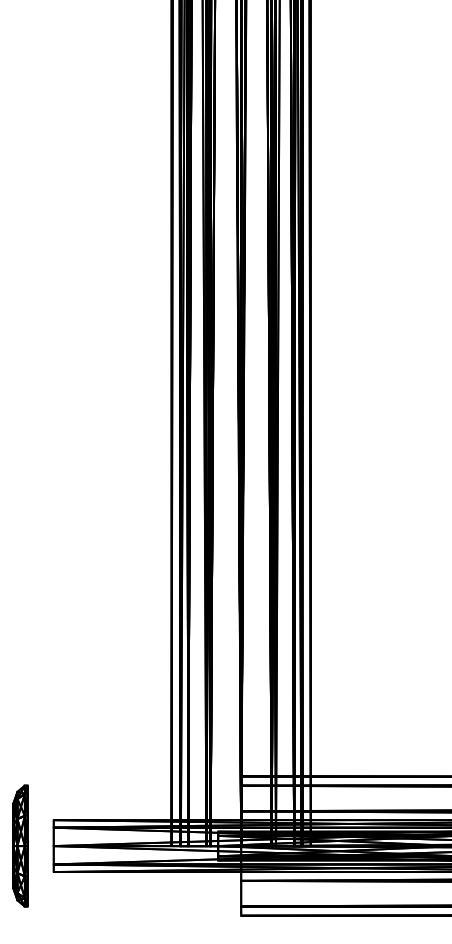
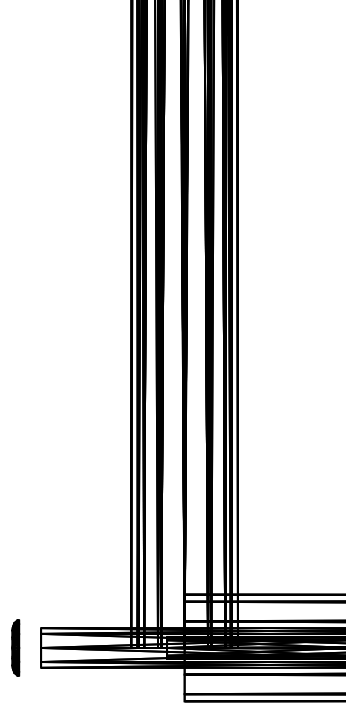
part: (20, 845) -> (15, 647), size x0.6

